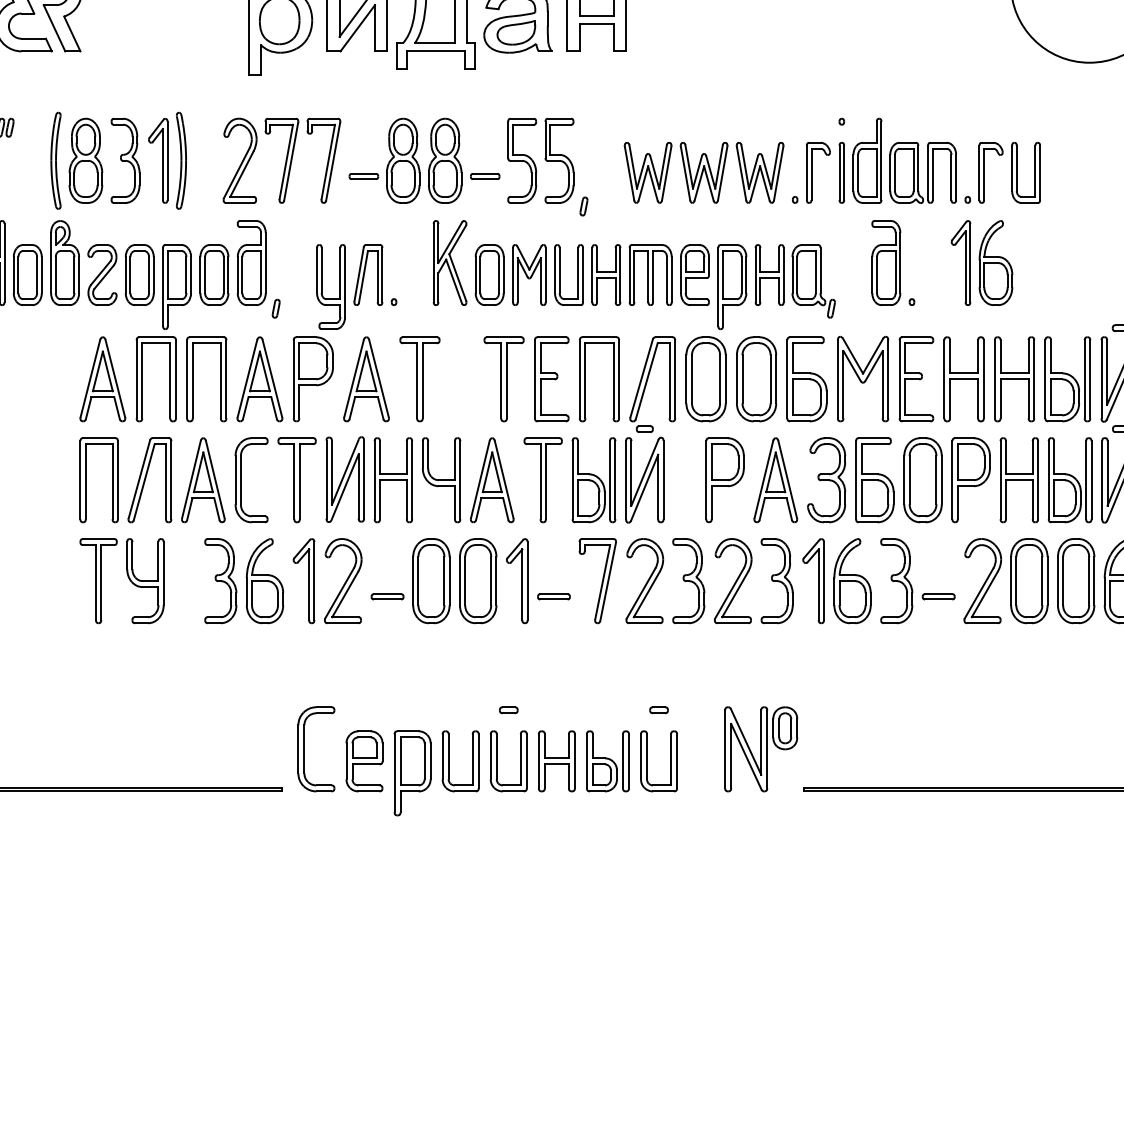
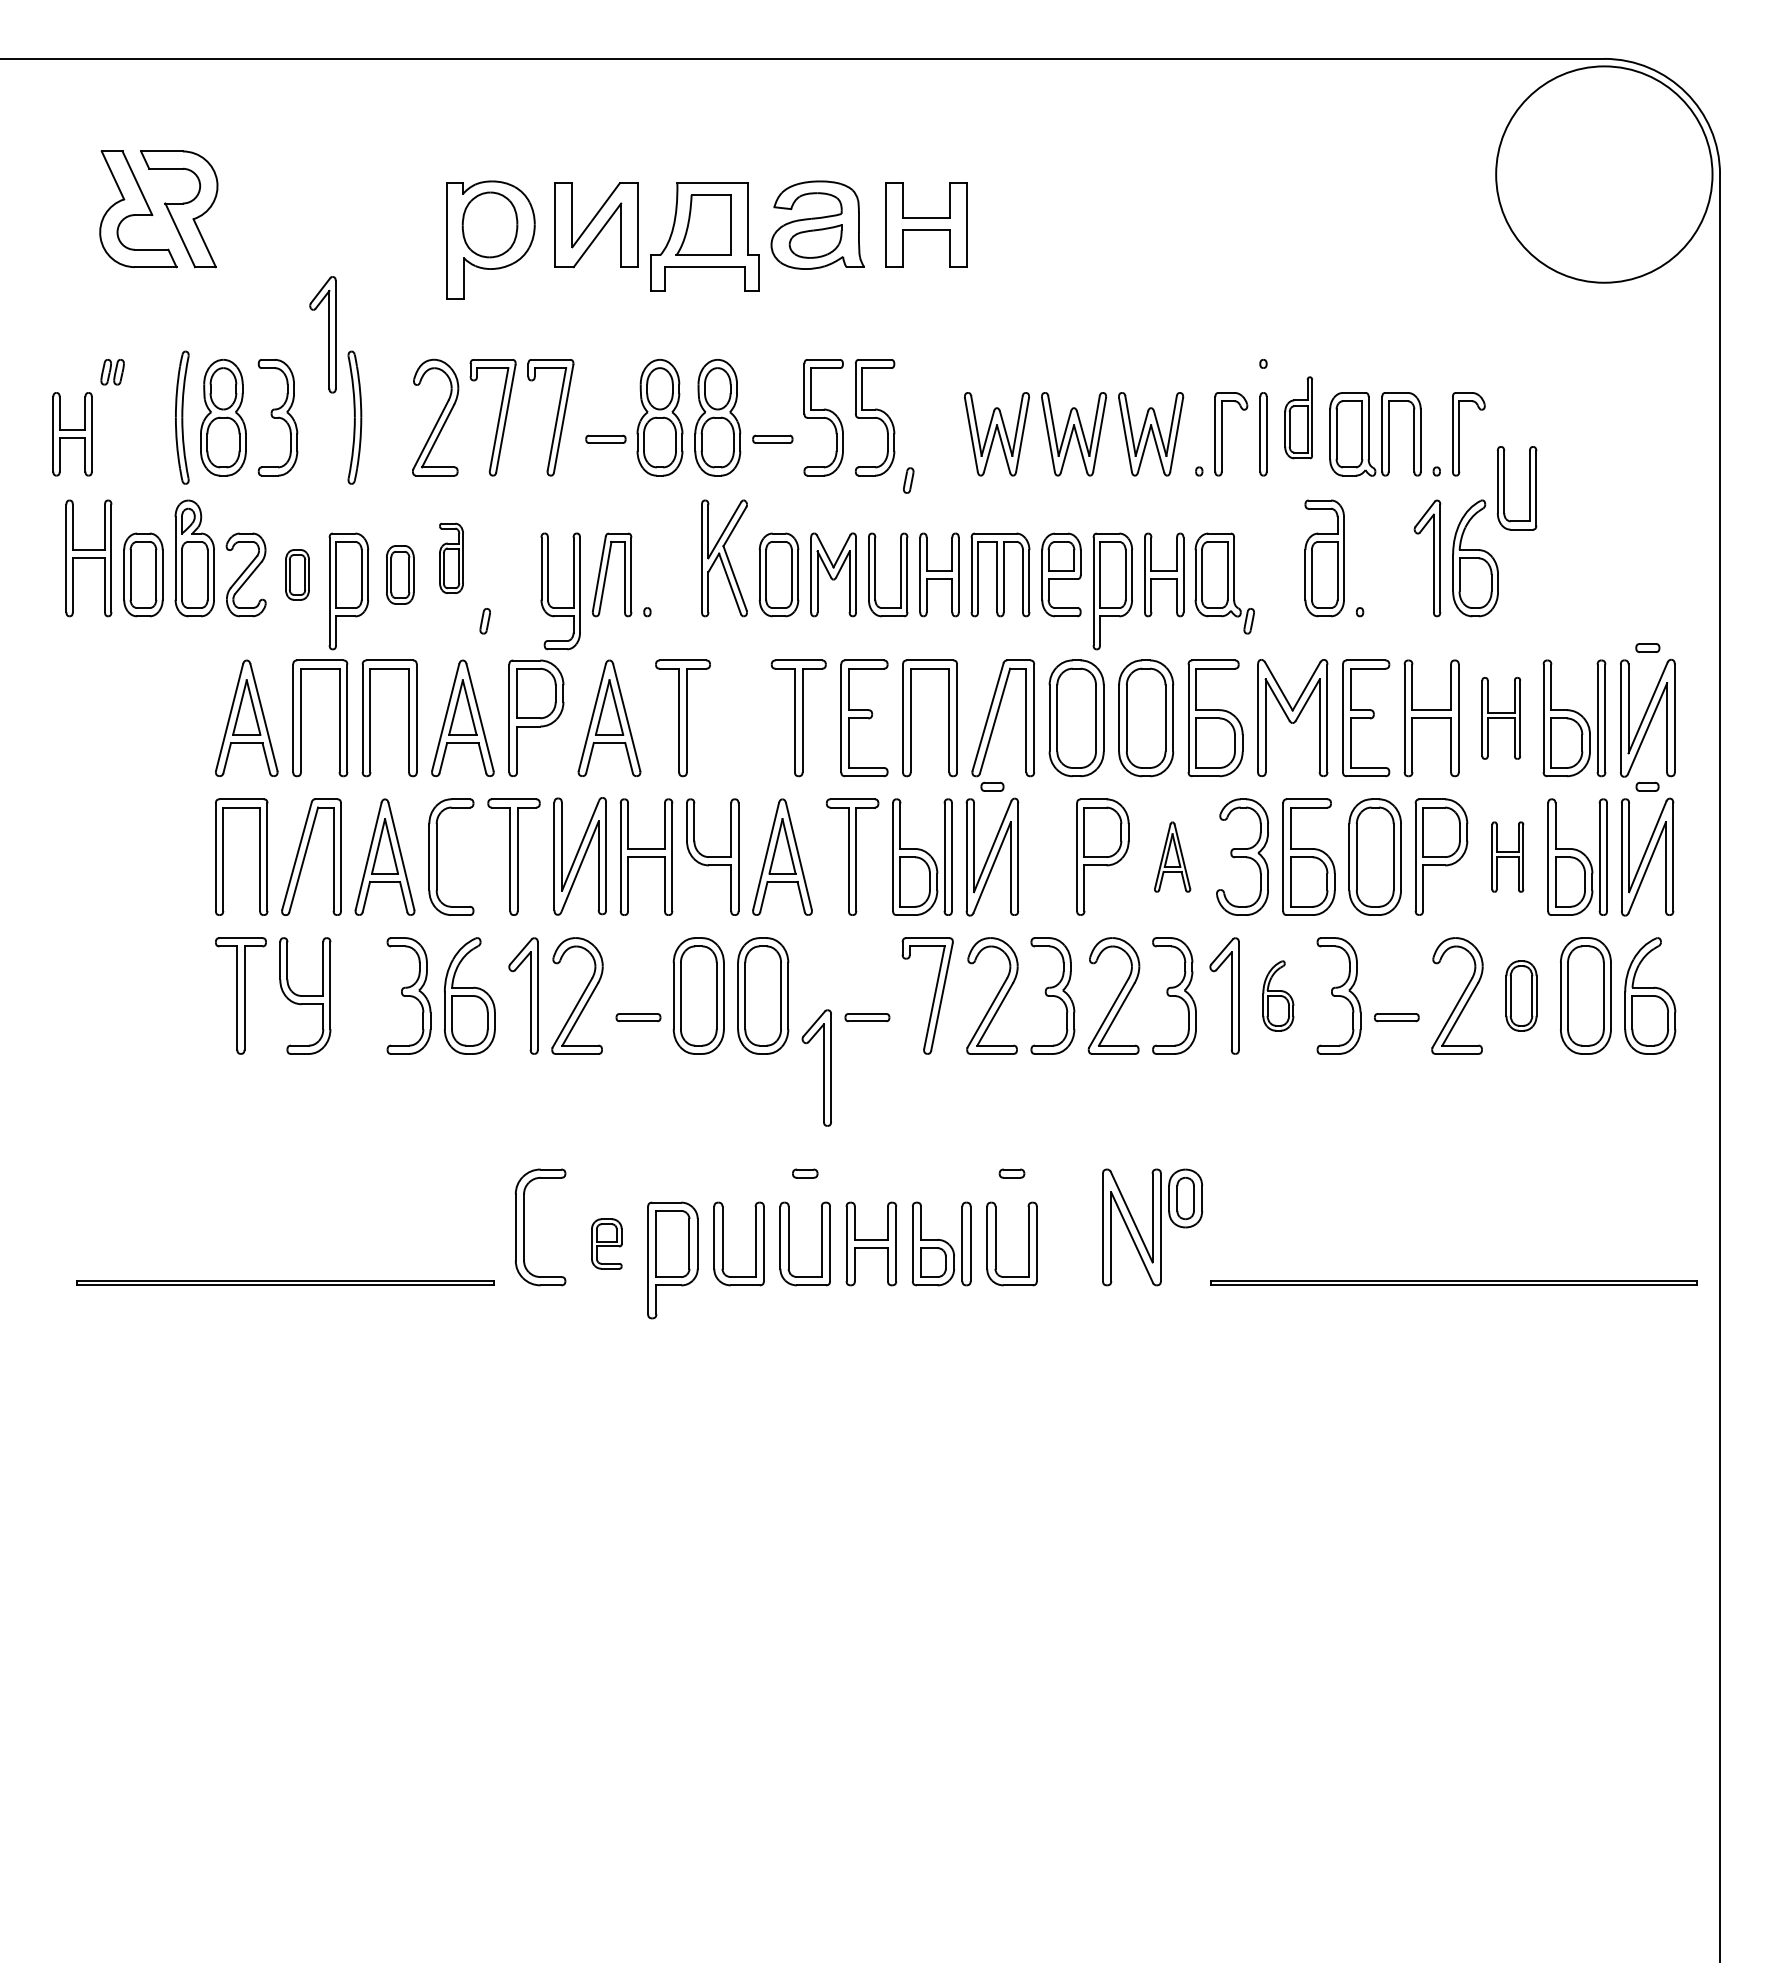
part: (157, 160) -> (322, 334), moved
part: (867, 160) -> (1298, 417), size x0.7
part: (1035, 173) -> (1529, 488), moved
part: (251, 263) -> (451, 558), size x0.6
part: (139, 274) -> (297, 574), size x0.6
part: (214, 274) -> (400, 574), size x0.7
part: (1014, 379) -> (1501, 718), size x0.7
part: (775, 479) -> (1172, 856), size x0.6
part: (1019, 479) -> (1507, 856), size x0.6
part: (522, 580) -> (823, 1067), moved
part: (852, 580) -> (1278, 995), size x0.6
part: (1029, 580) -> (1521, 995), size x0.6
part: (364, 761) -> (606, 1243), size x0.6

